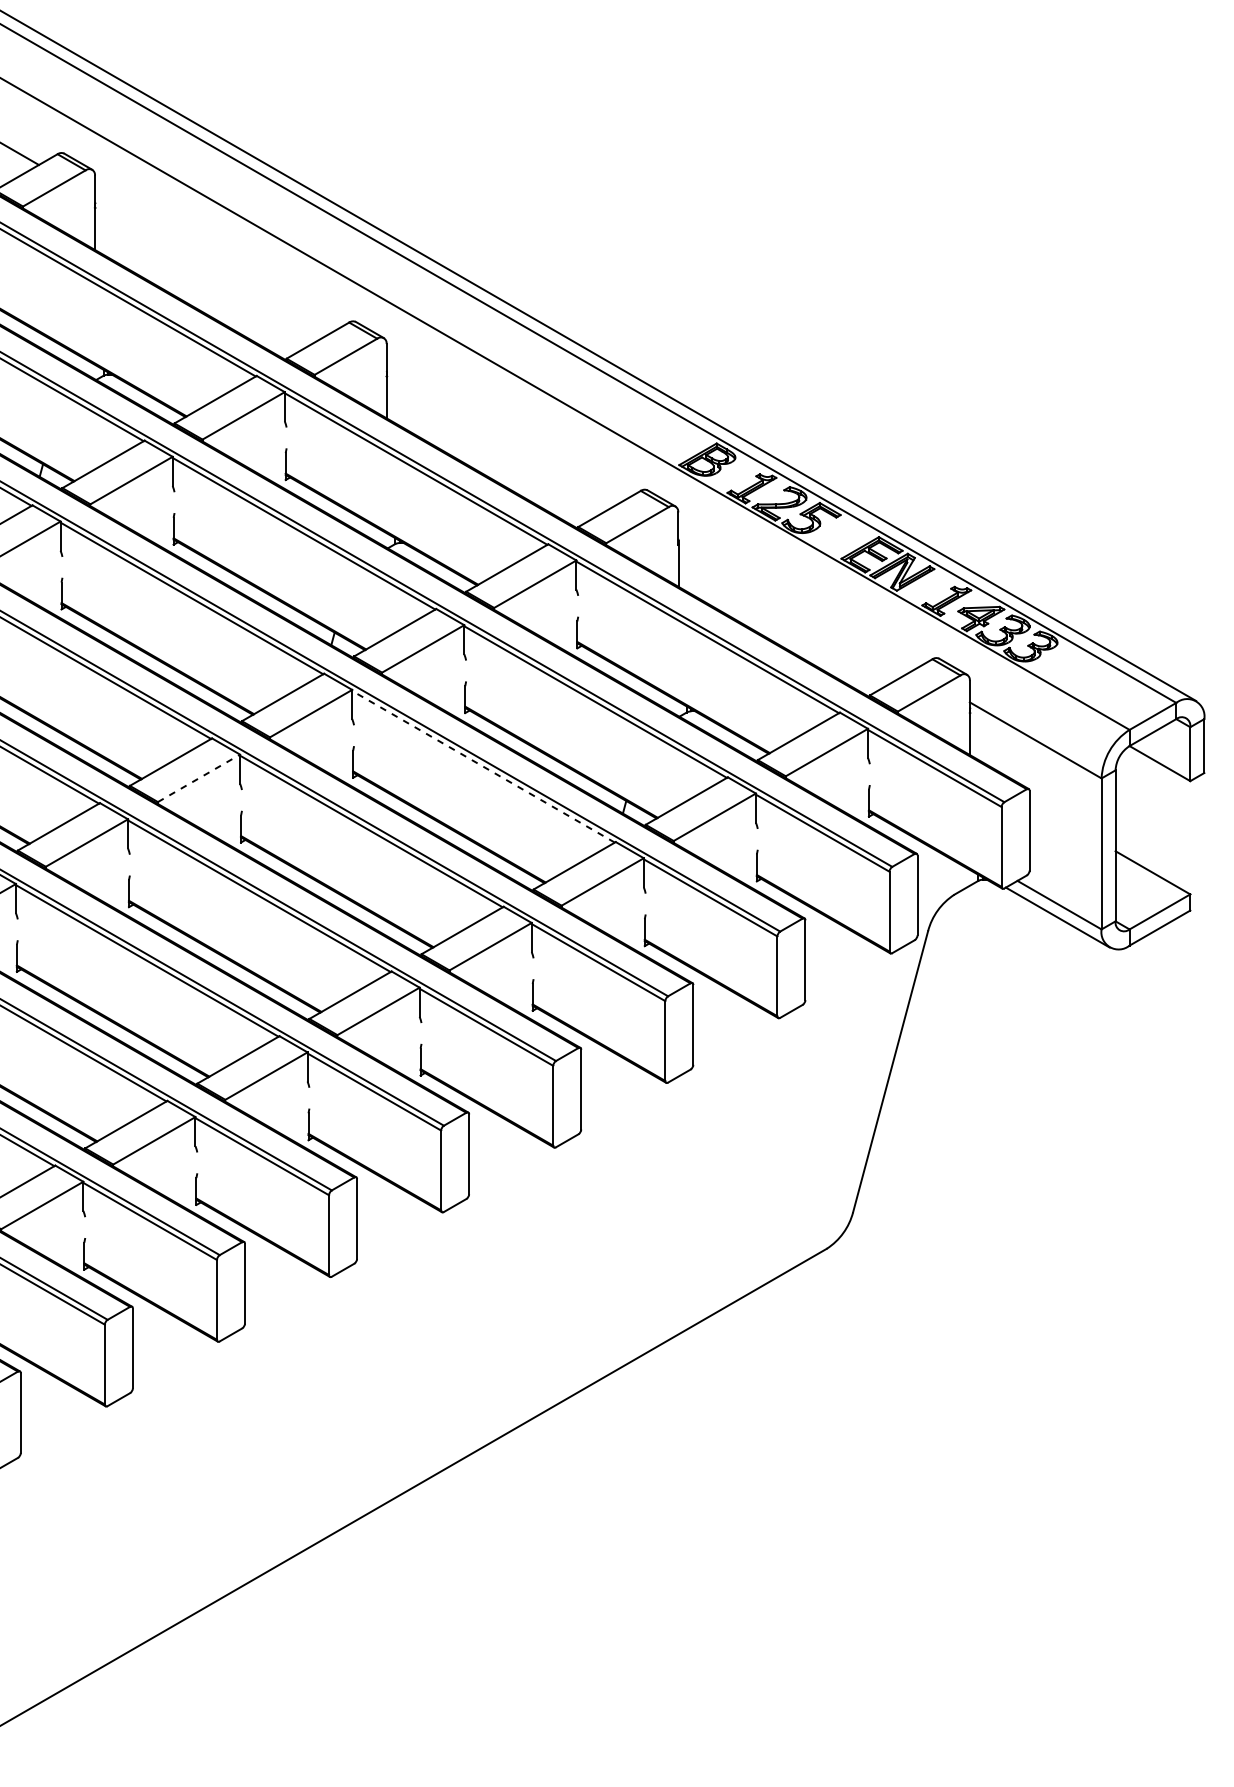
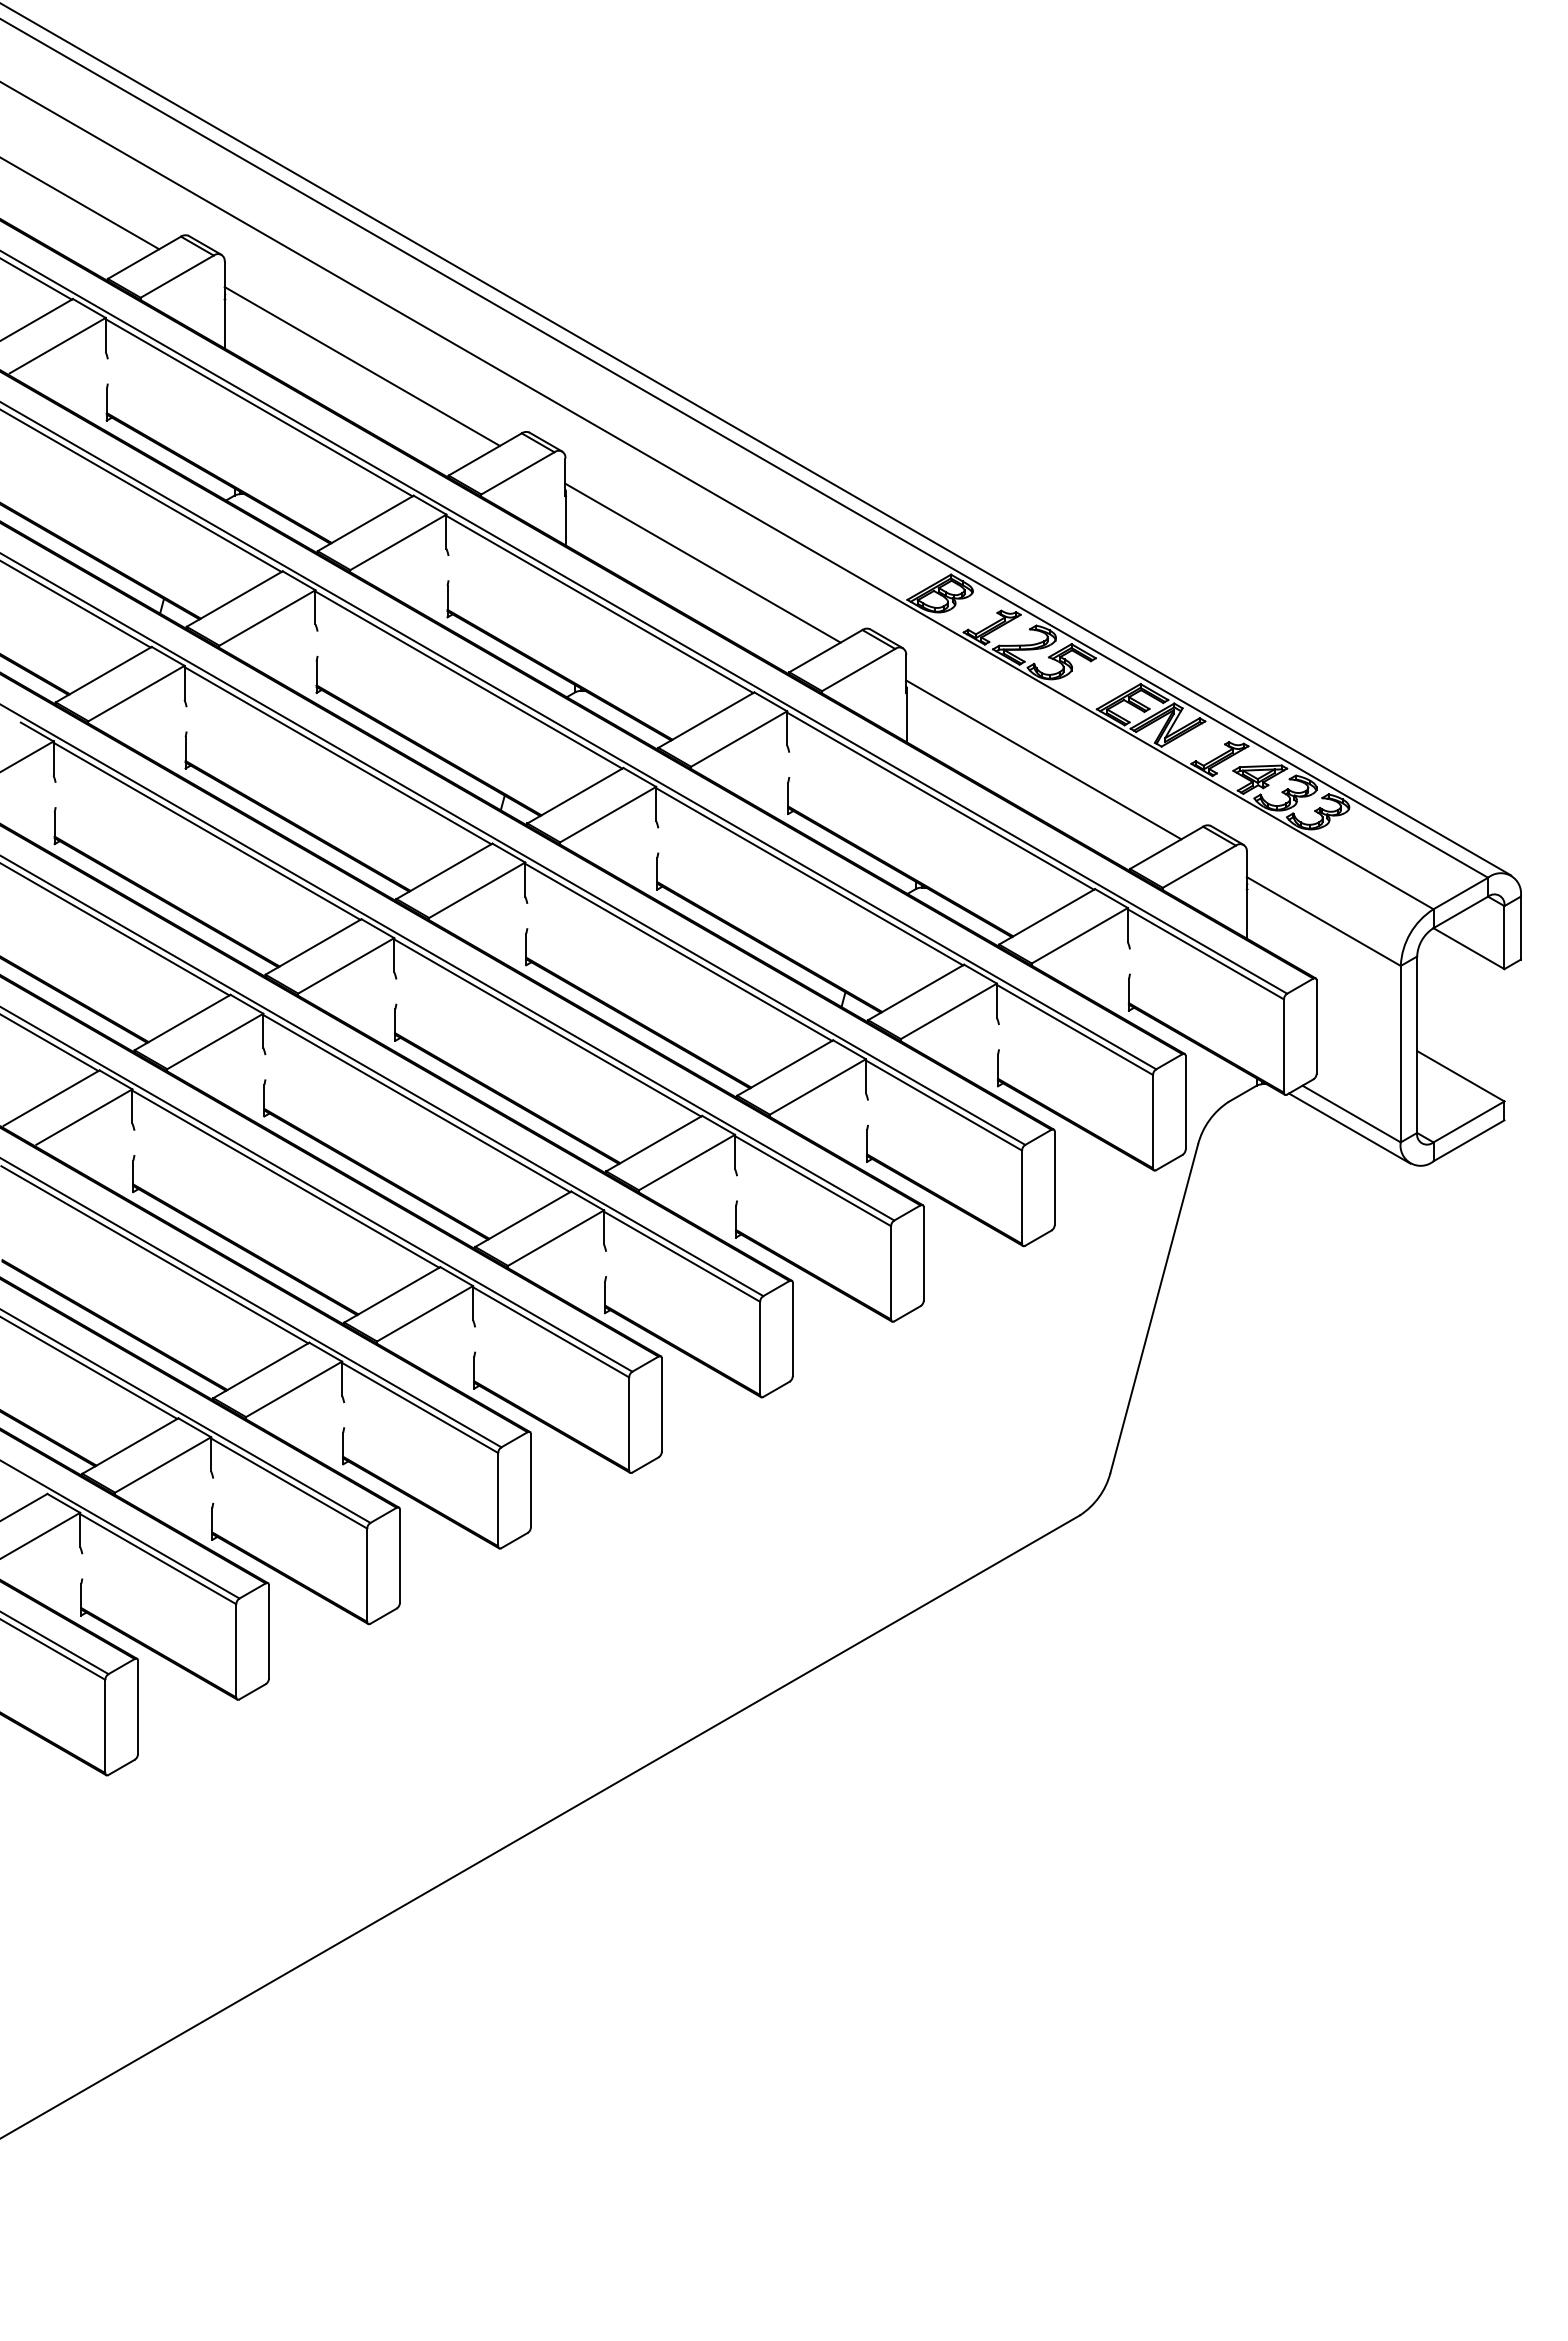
line: (212, 265) -> (361, 366), added
line: (503, 433) -> (702, 562), added
line: (795, 601) -> (1043, 759), added
line: (483, 766) -> (678, 952), dashed -> solid
line: (199, 778) -> (346, 965), dashed -> solid

